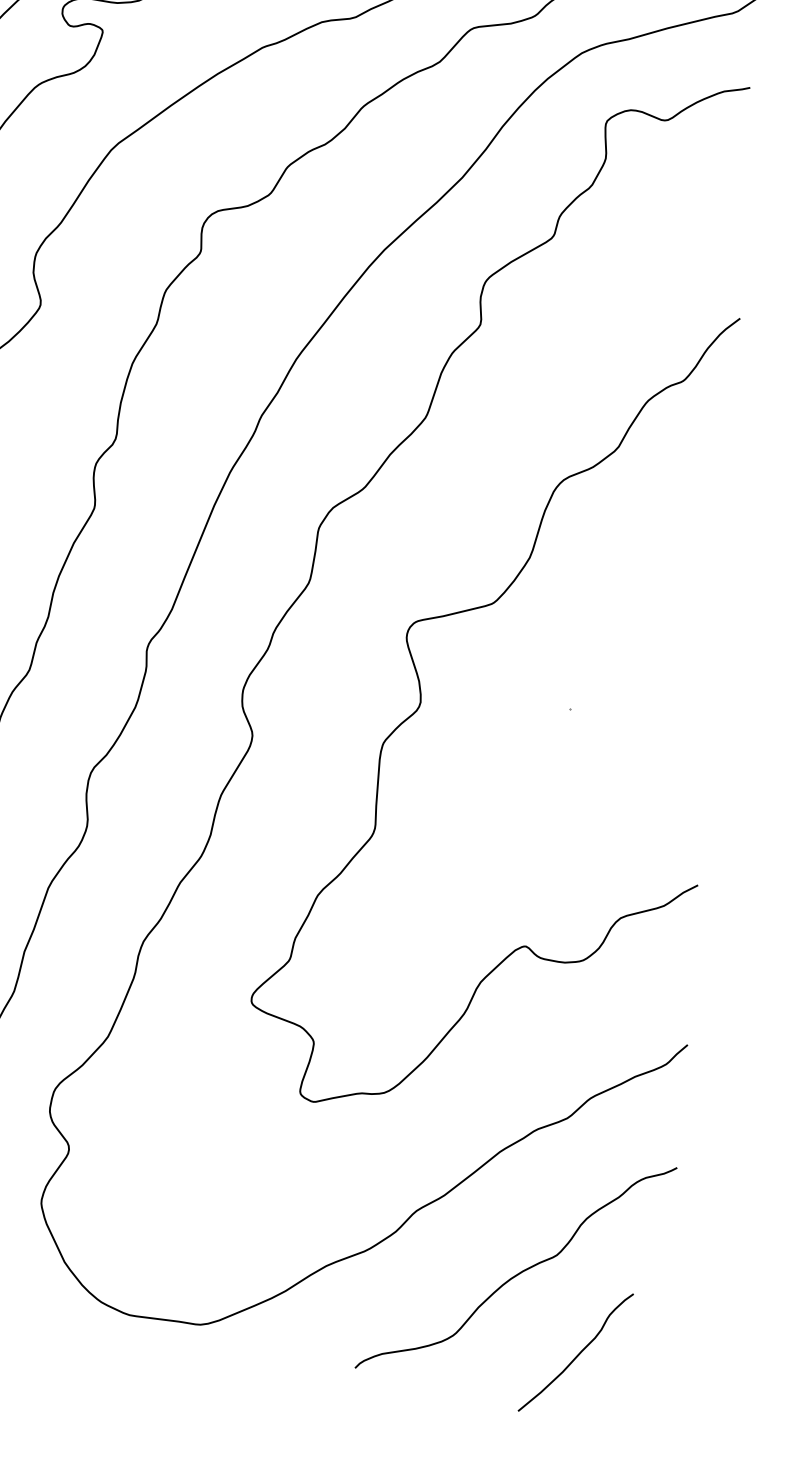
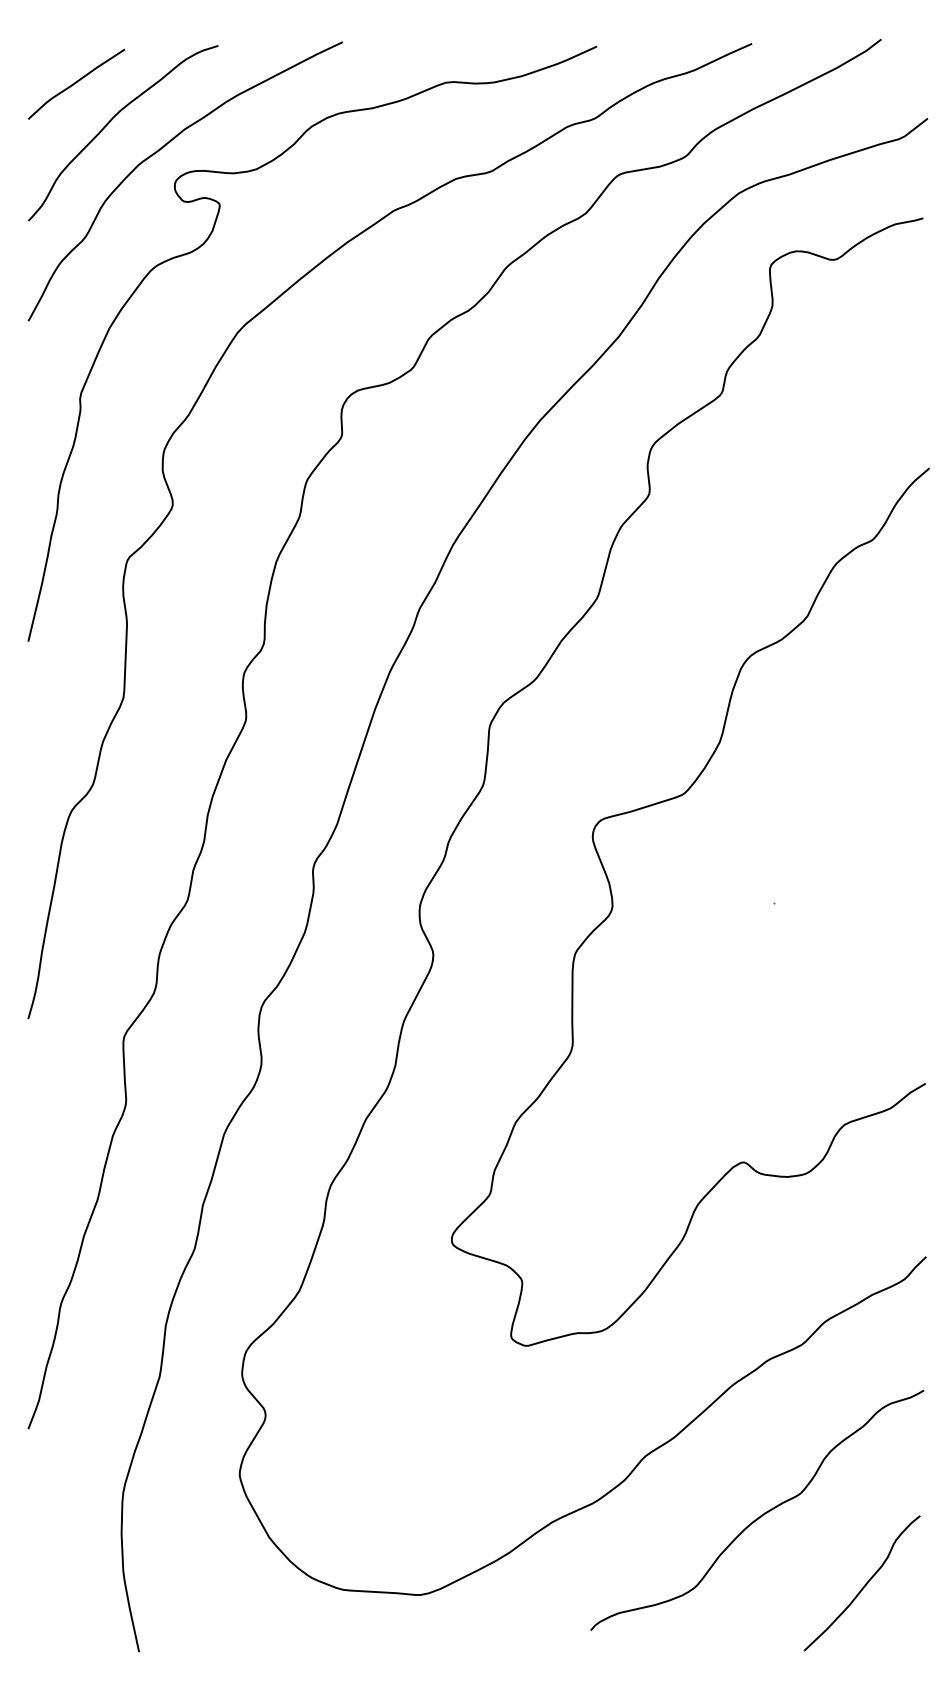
curve: (577, 1353) -> (864, 1584), moved

